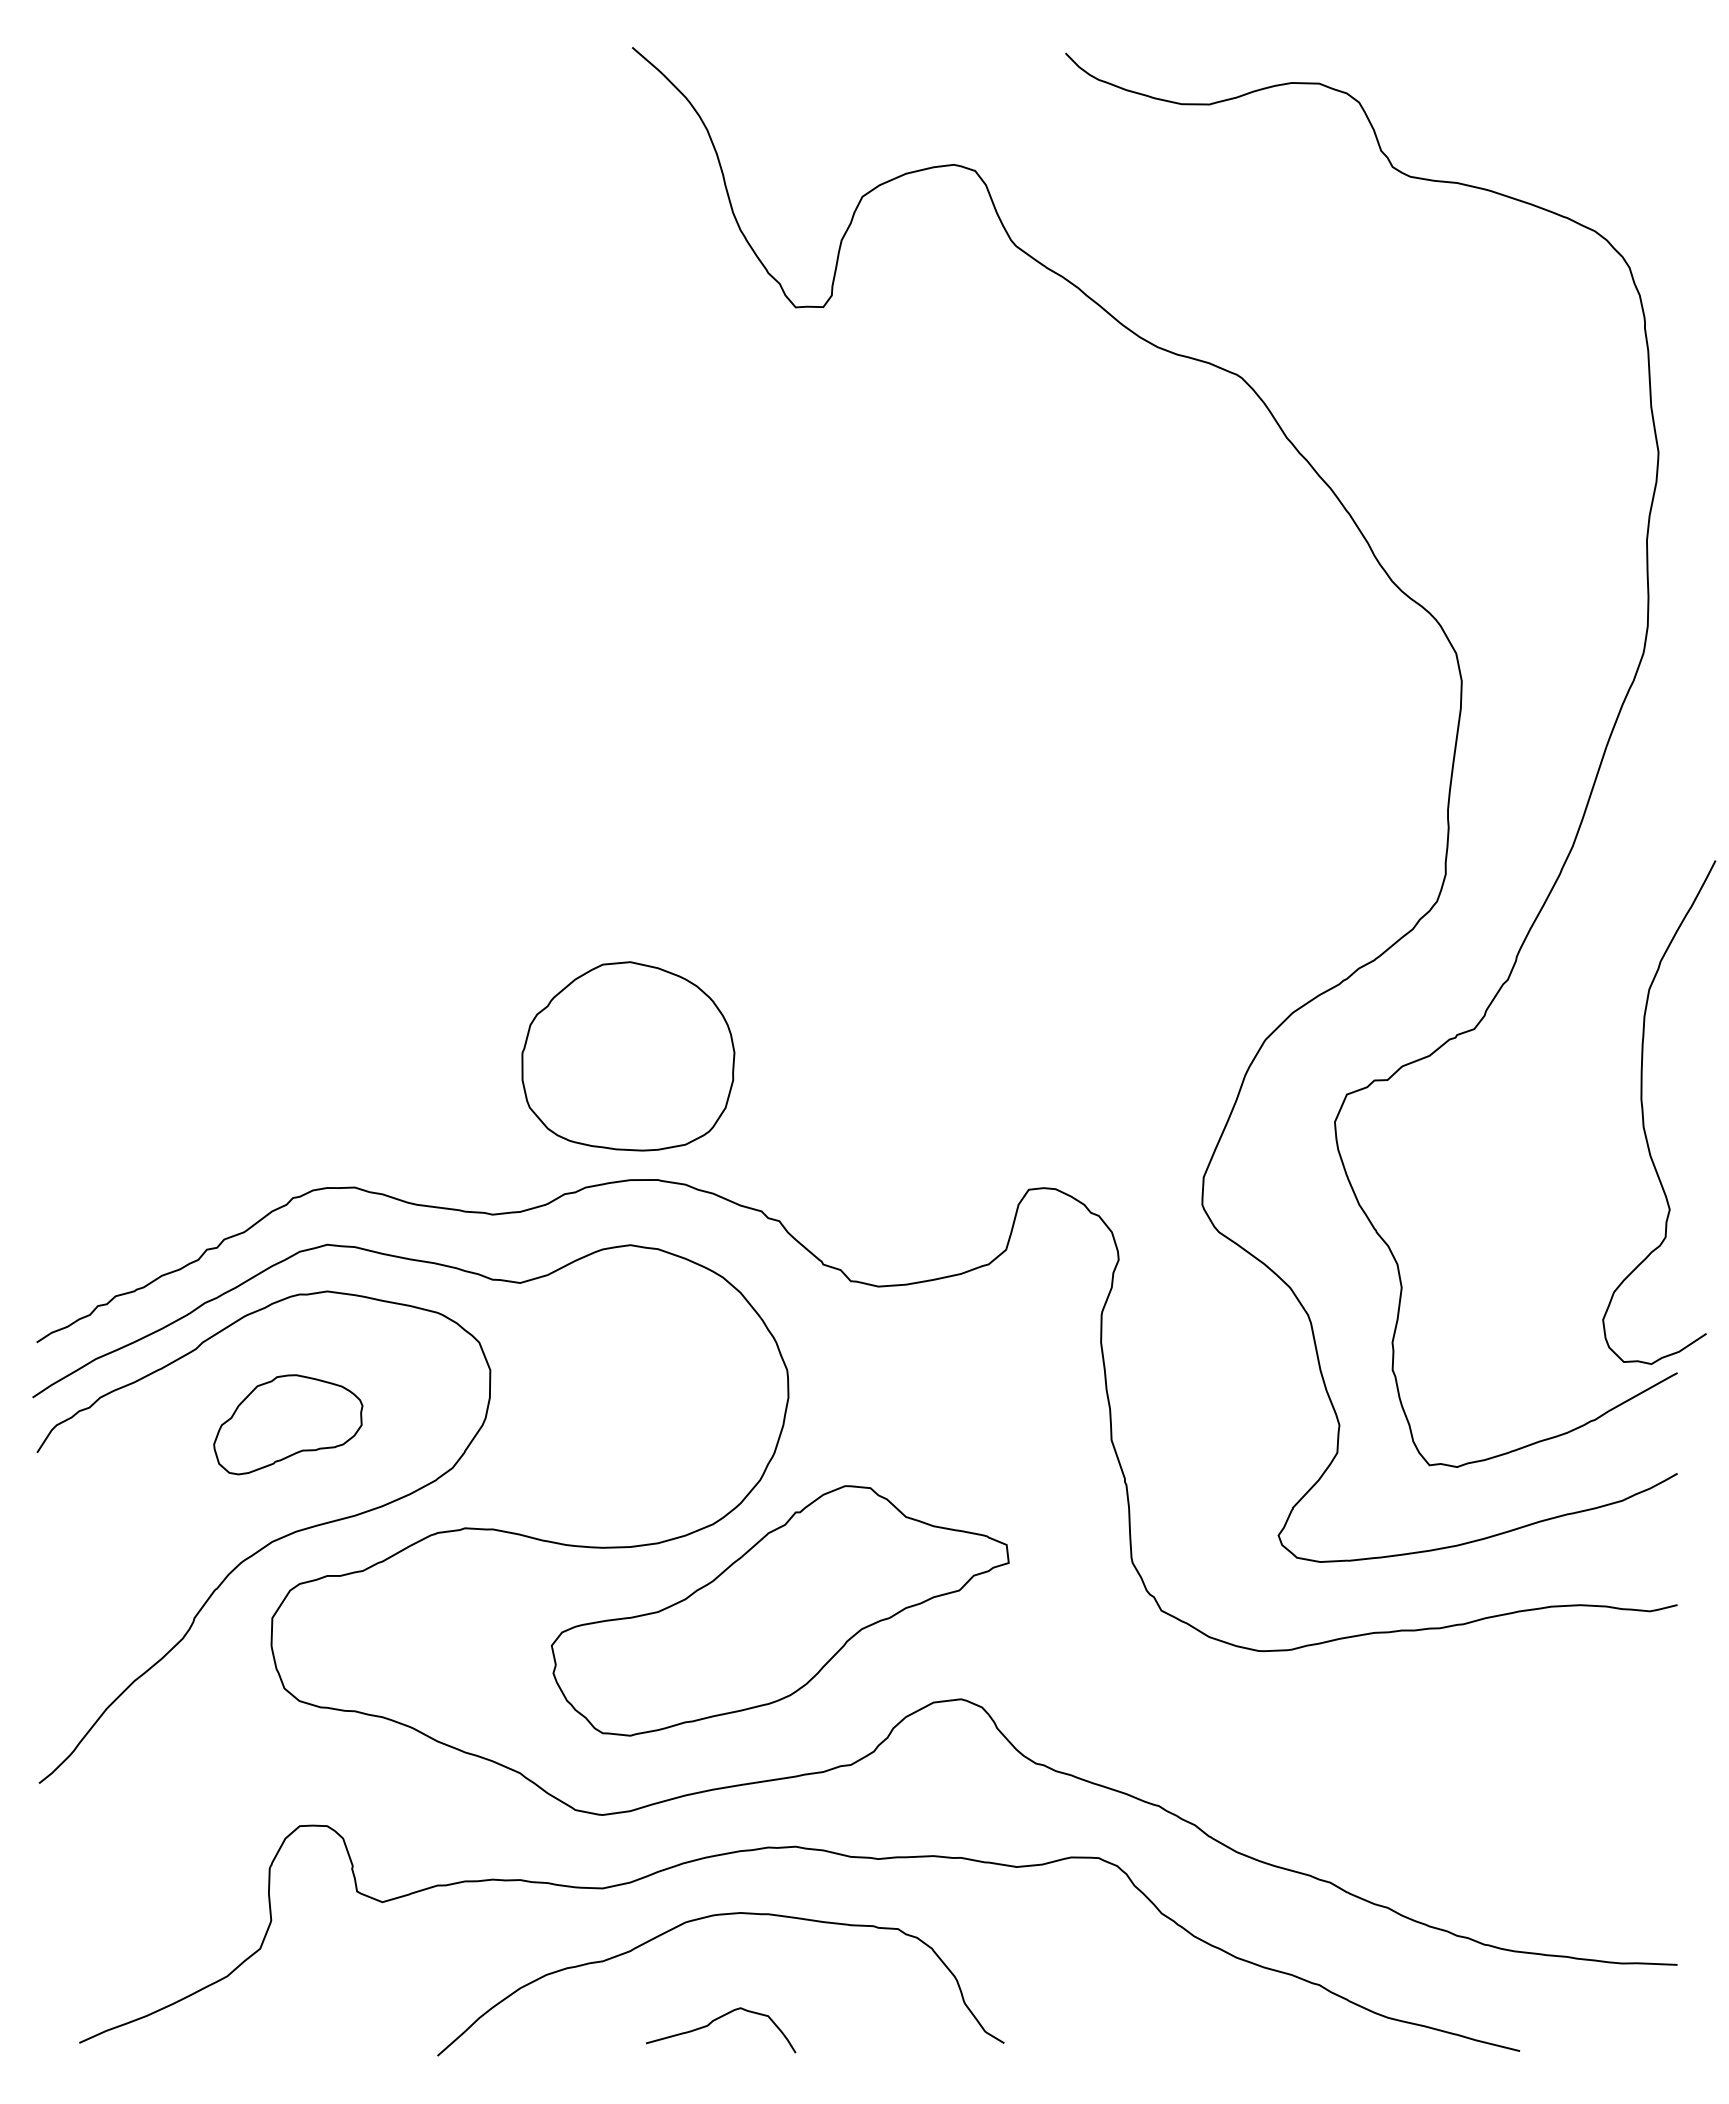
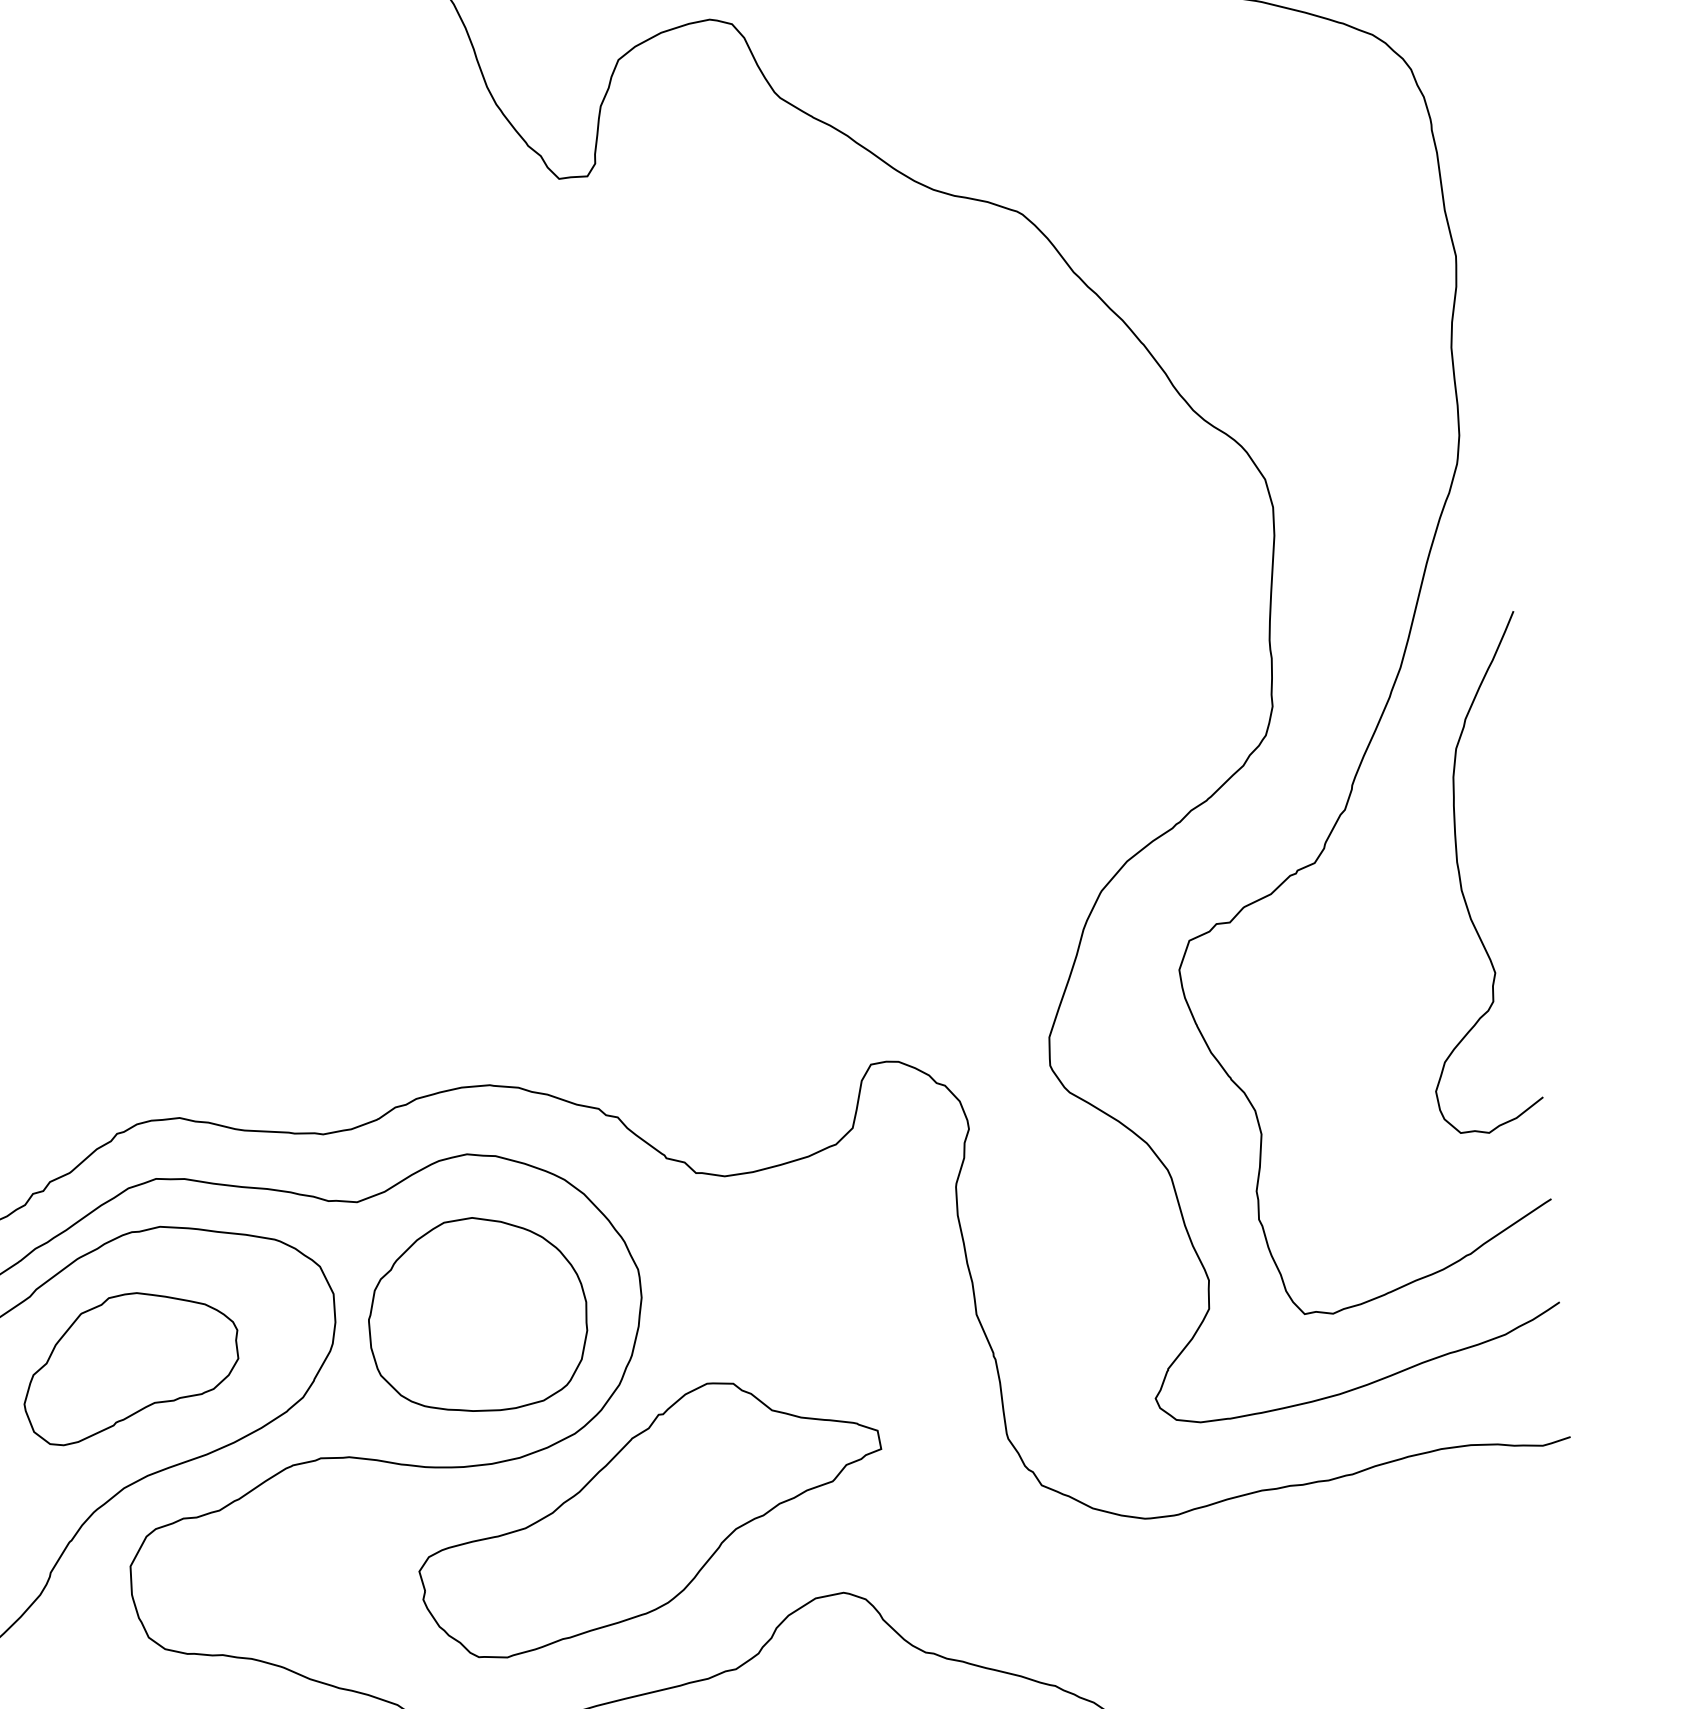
part: (628, 1056) -> (477, 1314), moved
curve: (1643, 1112) -> (1460, 875), moved
part: (288, 1424) -> (131, 1366), size x1.43

